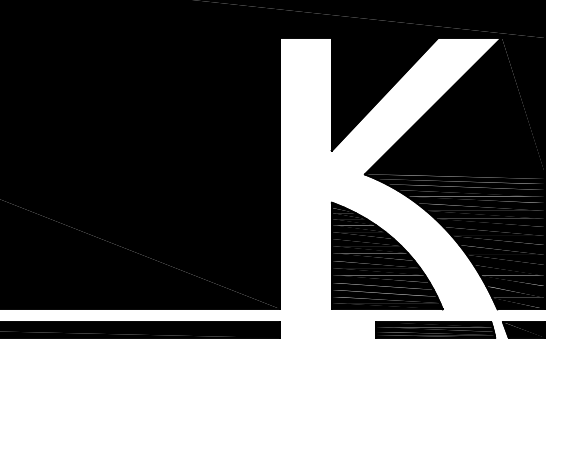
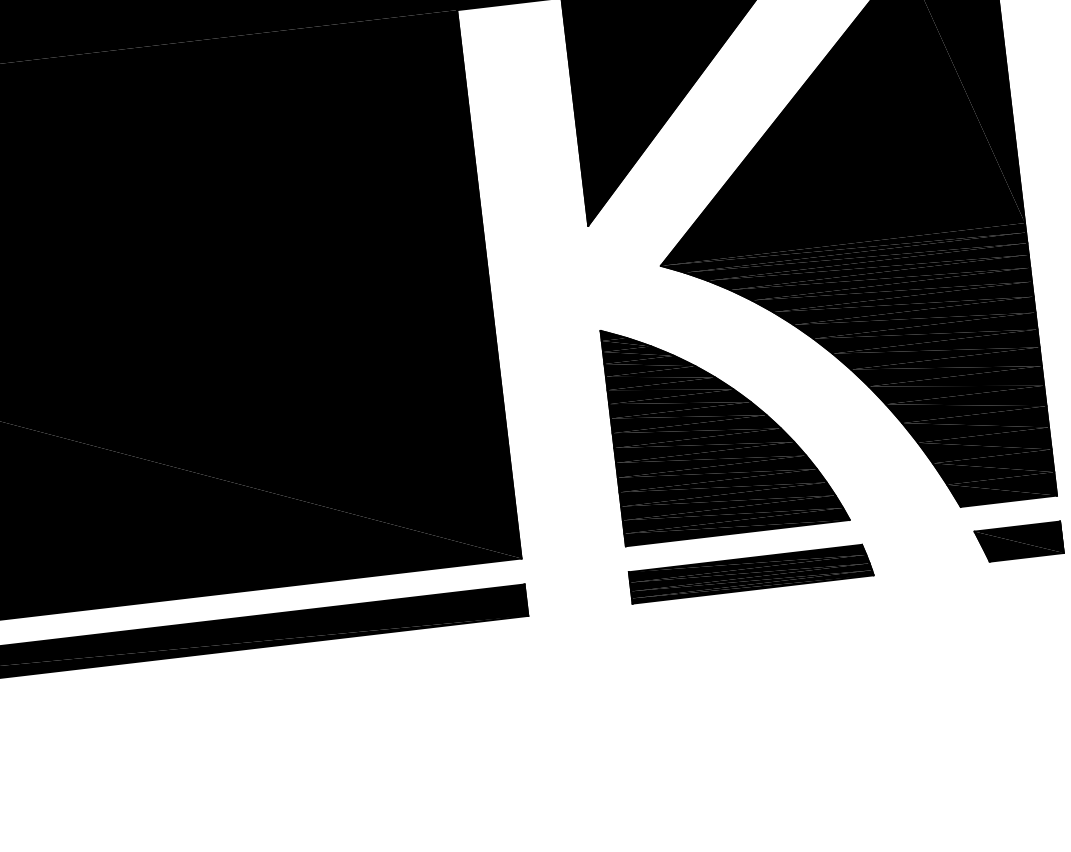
part: (435, 329) -> (751, 572), moved

